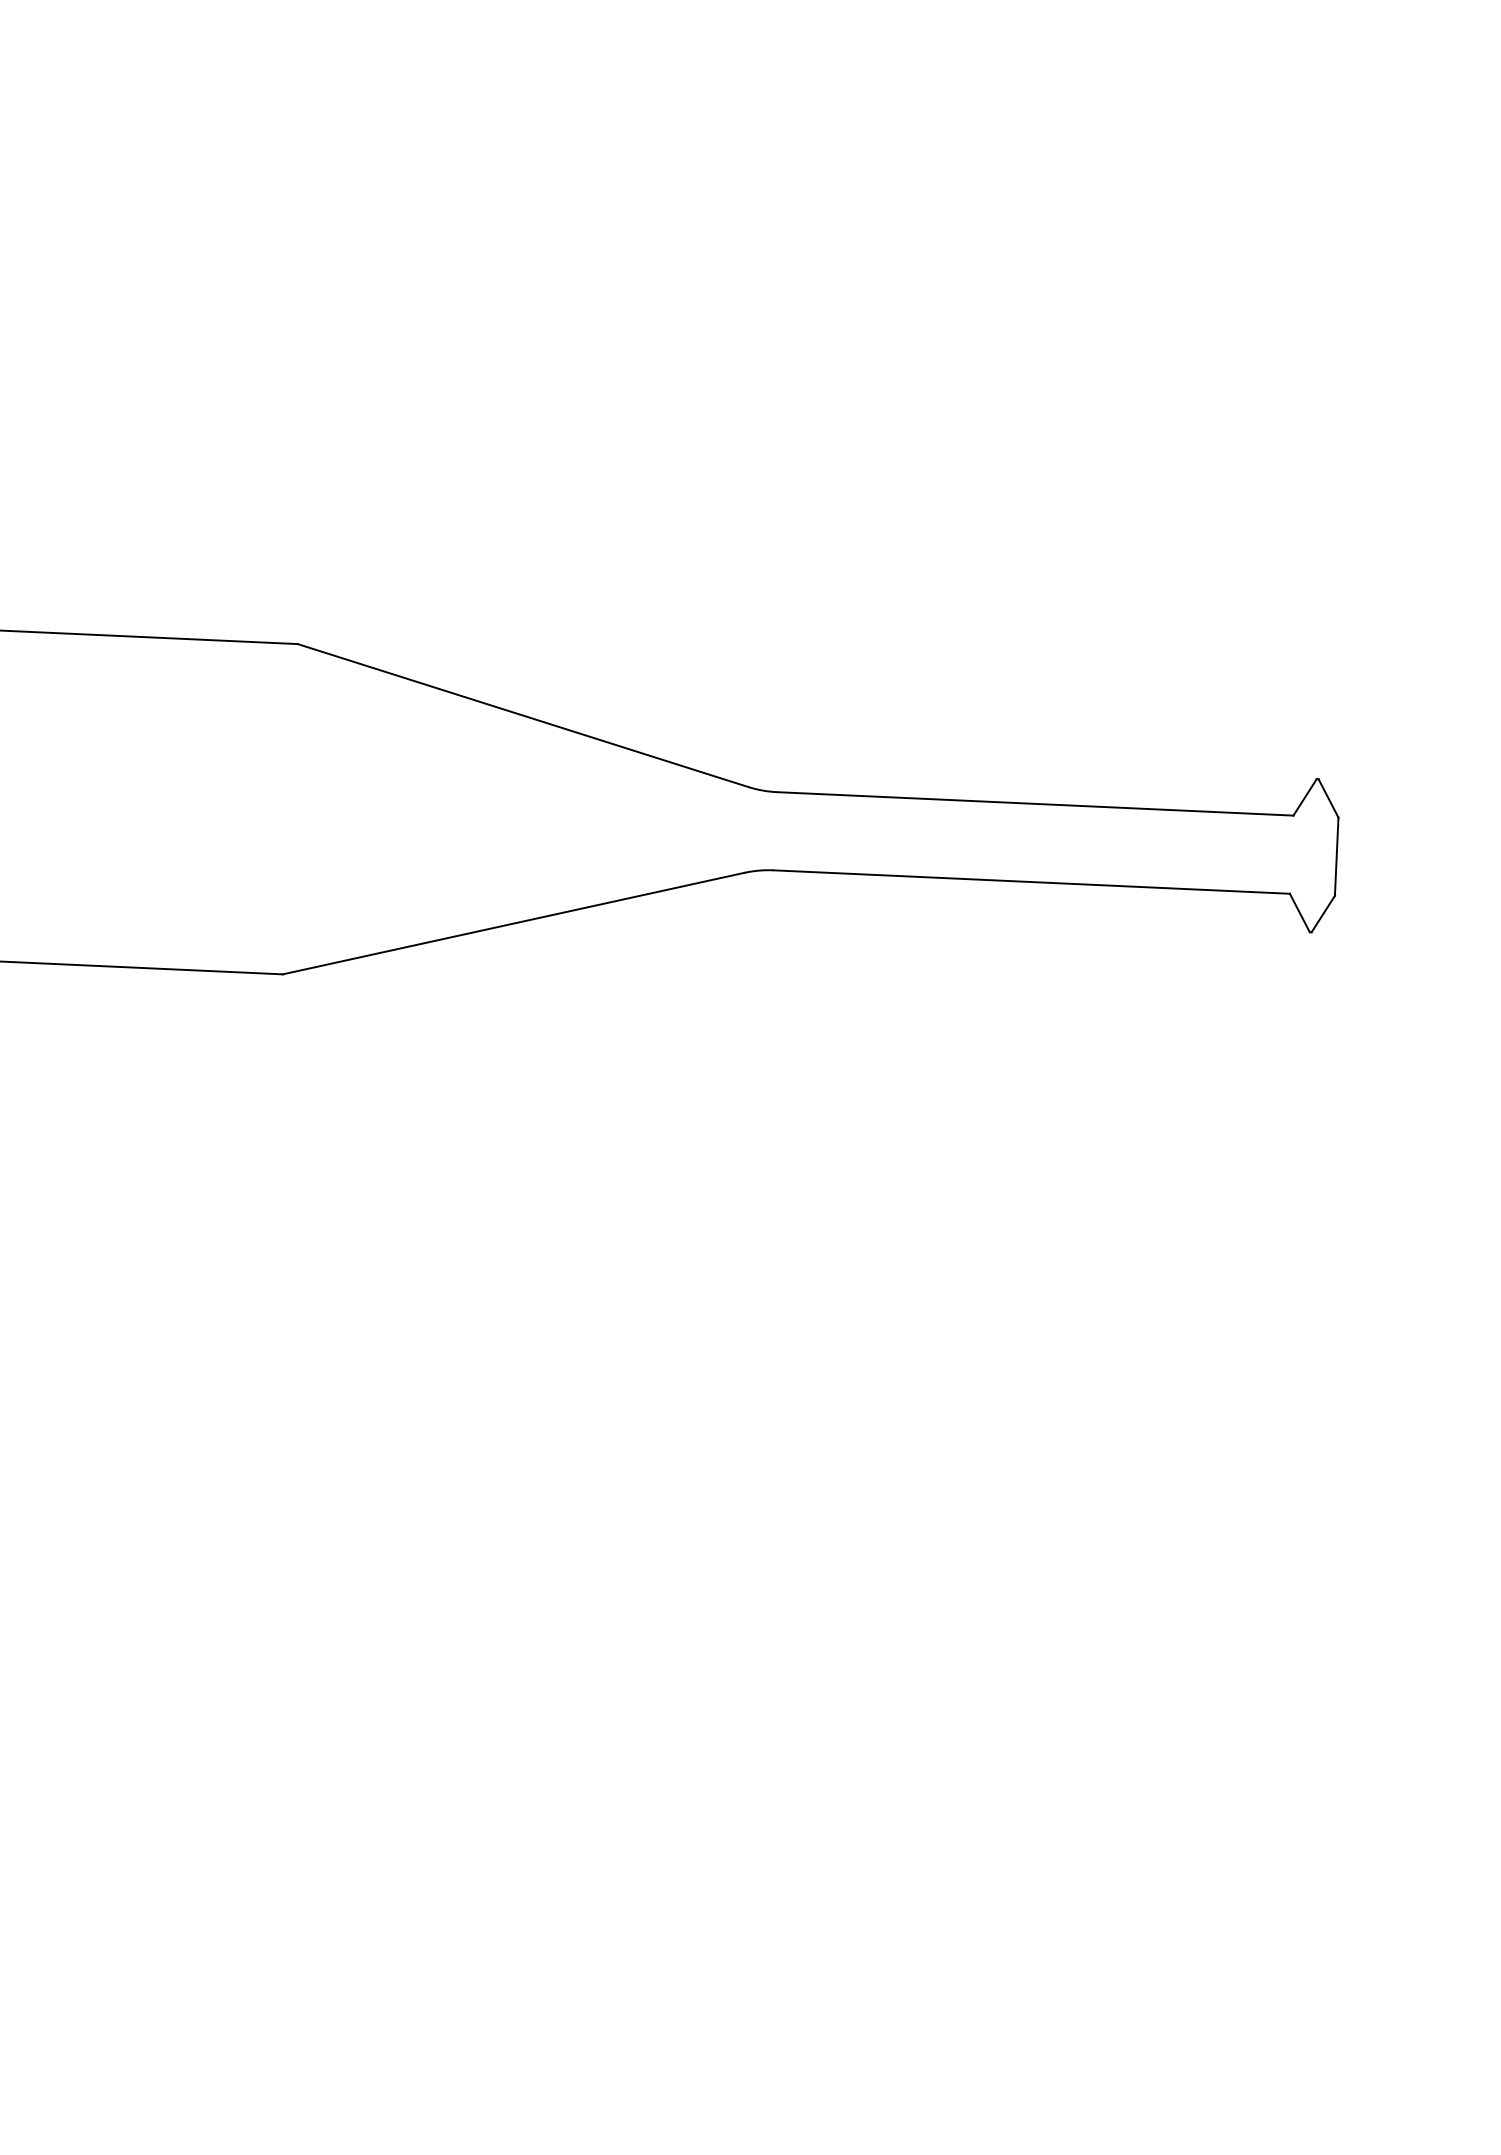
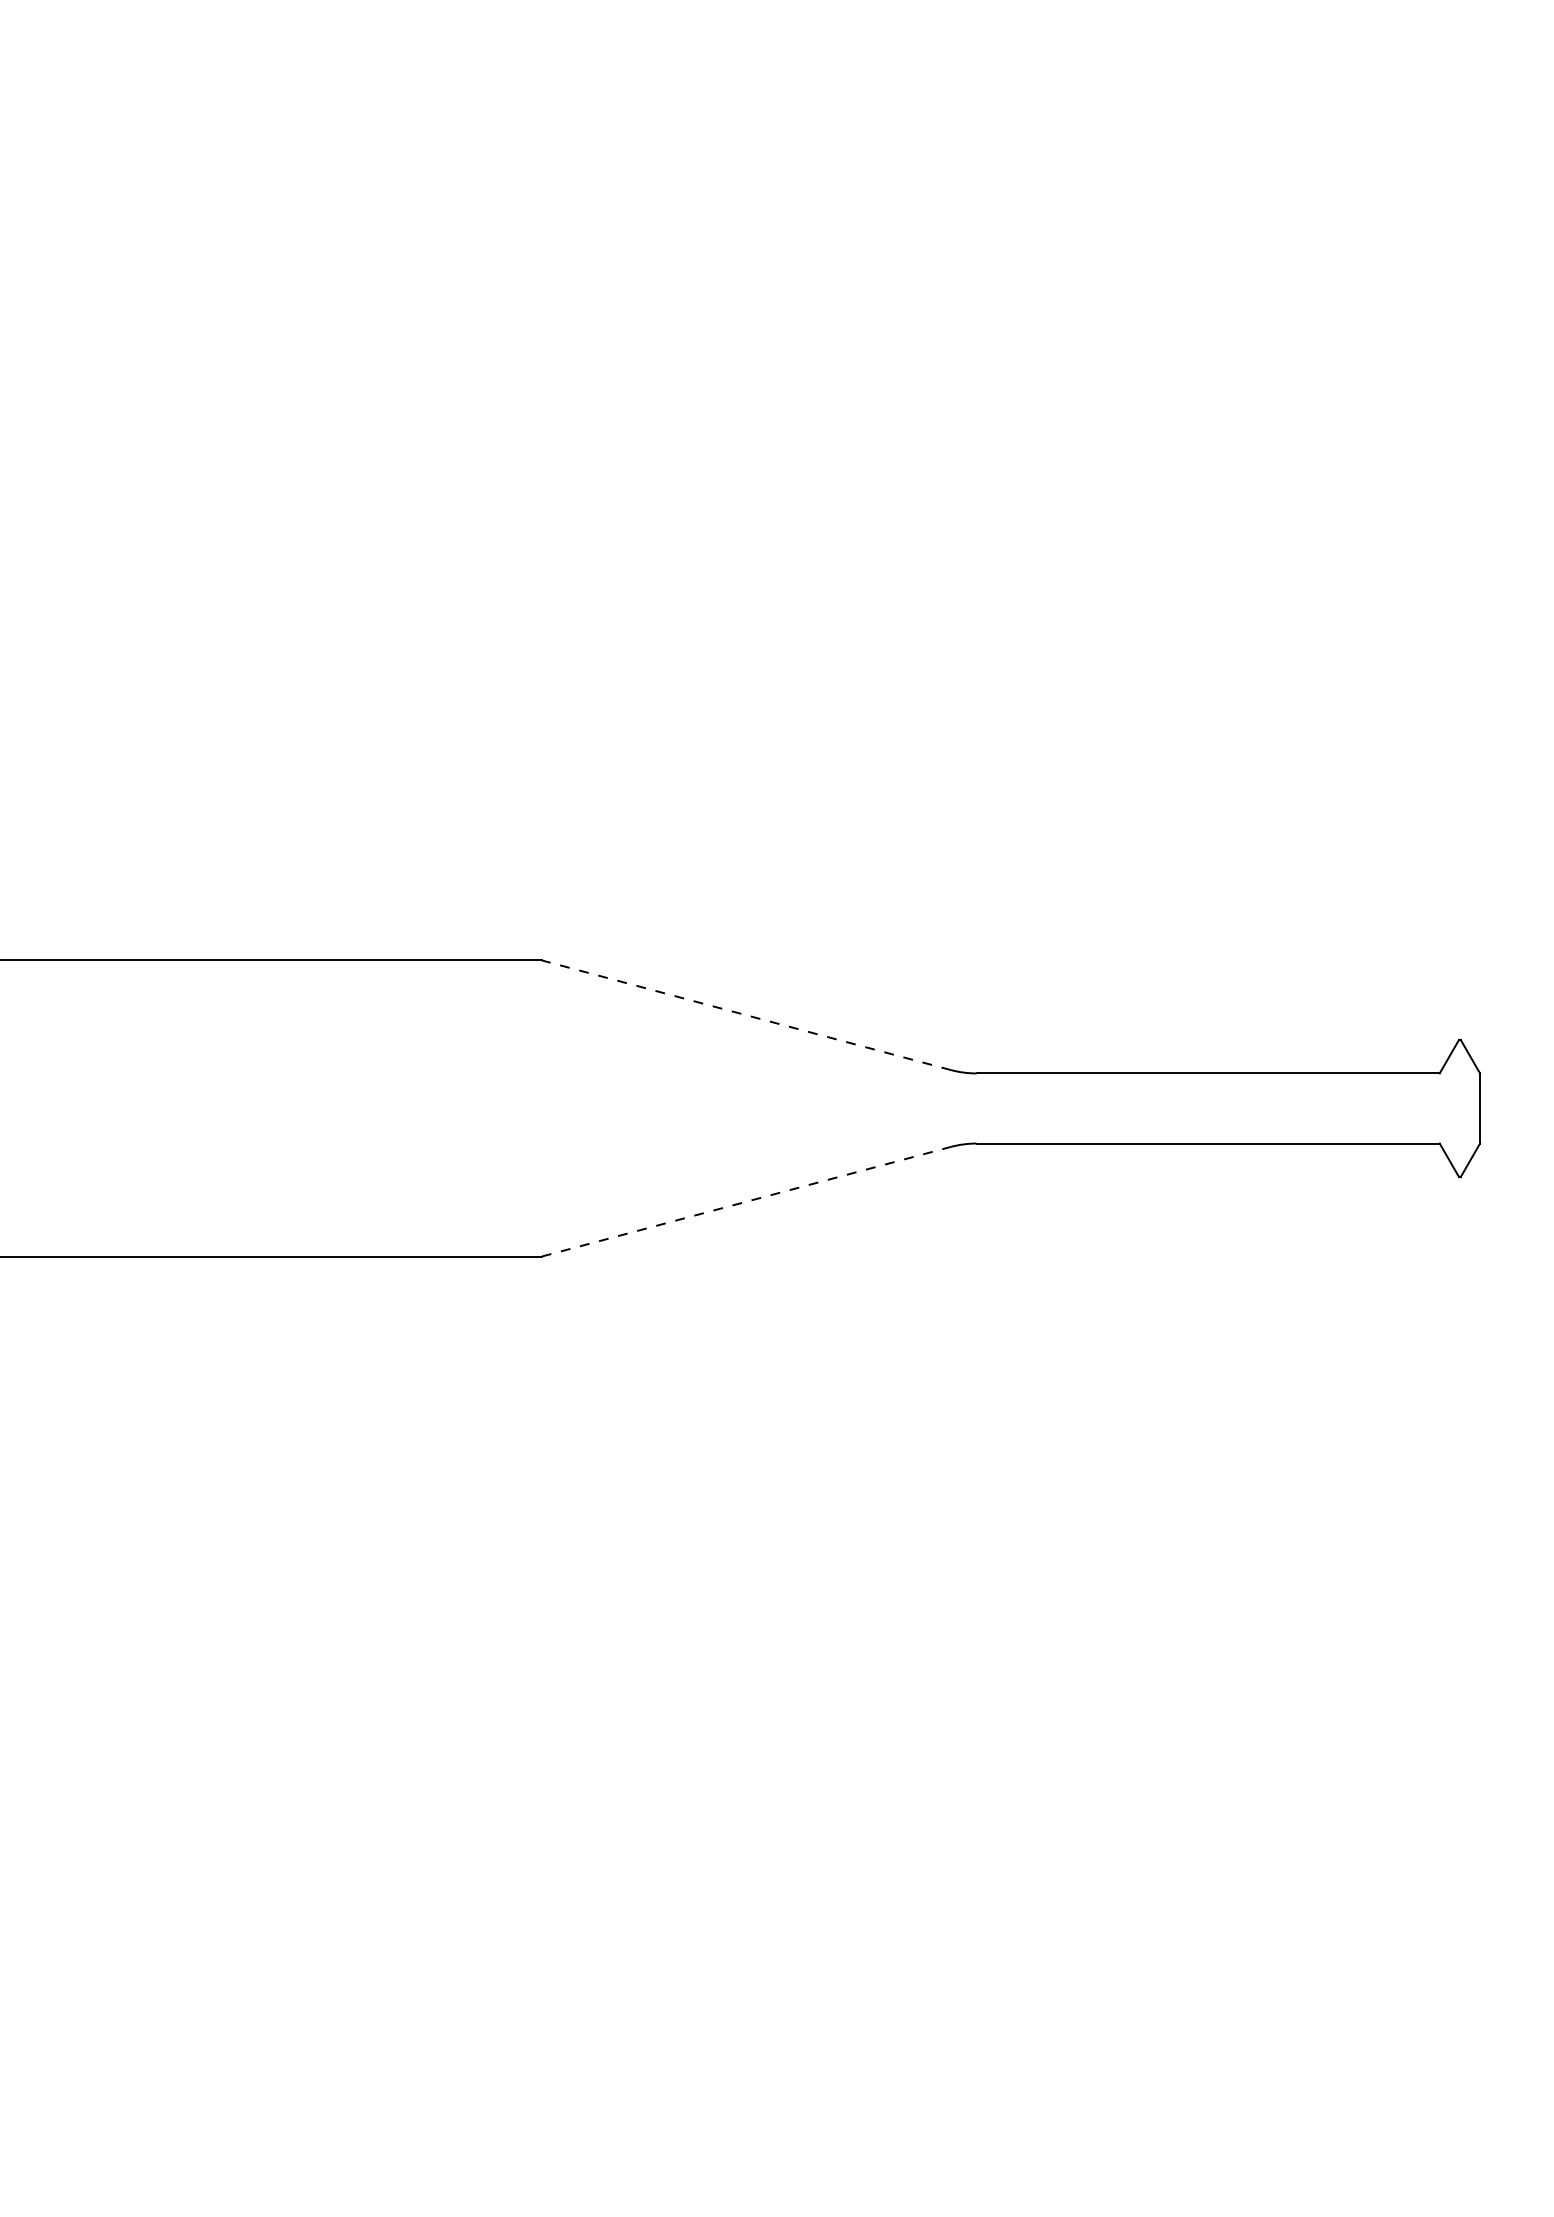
line: (523, 715) -> (746, 1015), solid -> dashed
line: (513, 923) -> (746, 1201), solid -> dashed

